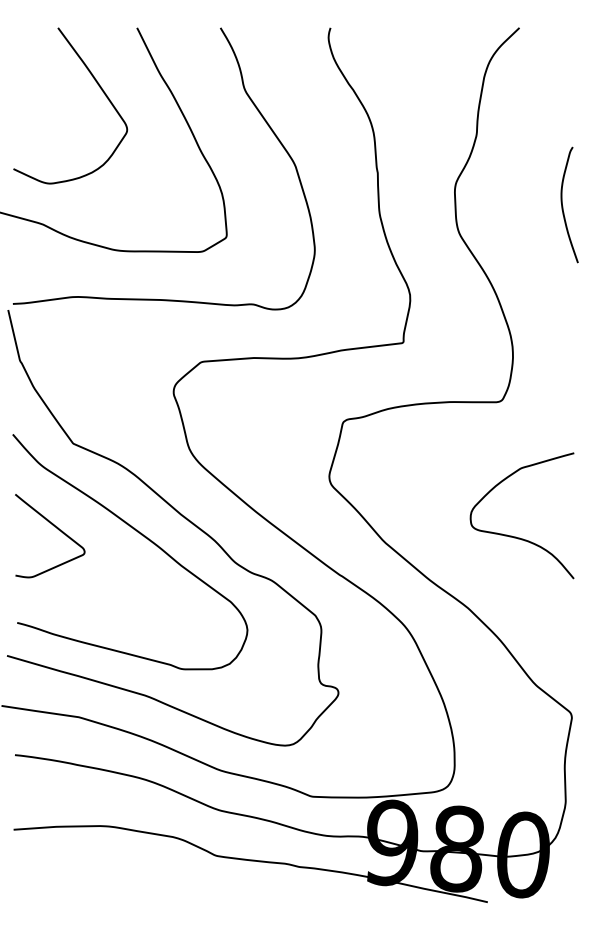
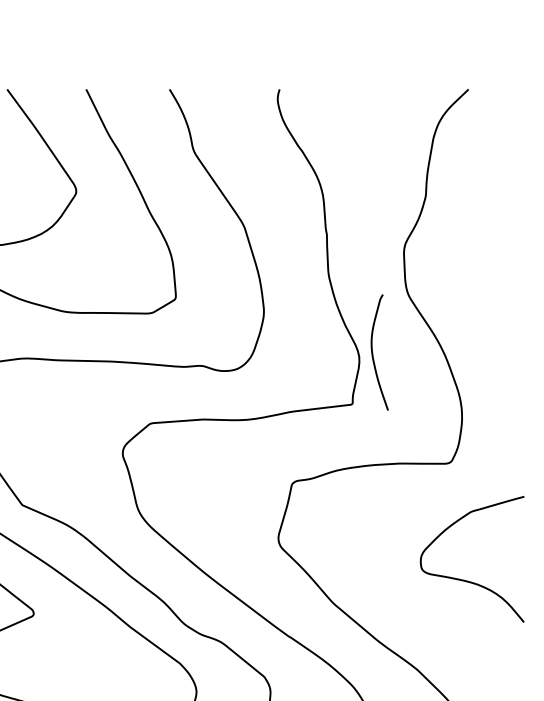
curve: (563, 206) -> (373, 354), moved
curve: (516, 536) -> (466, 580), moved

